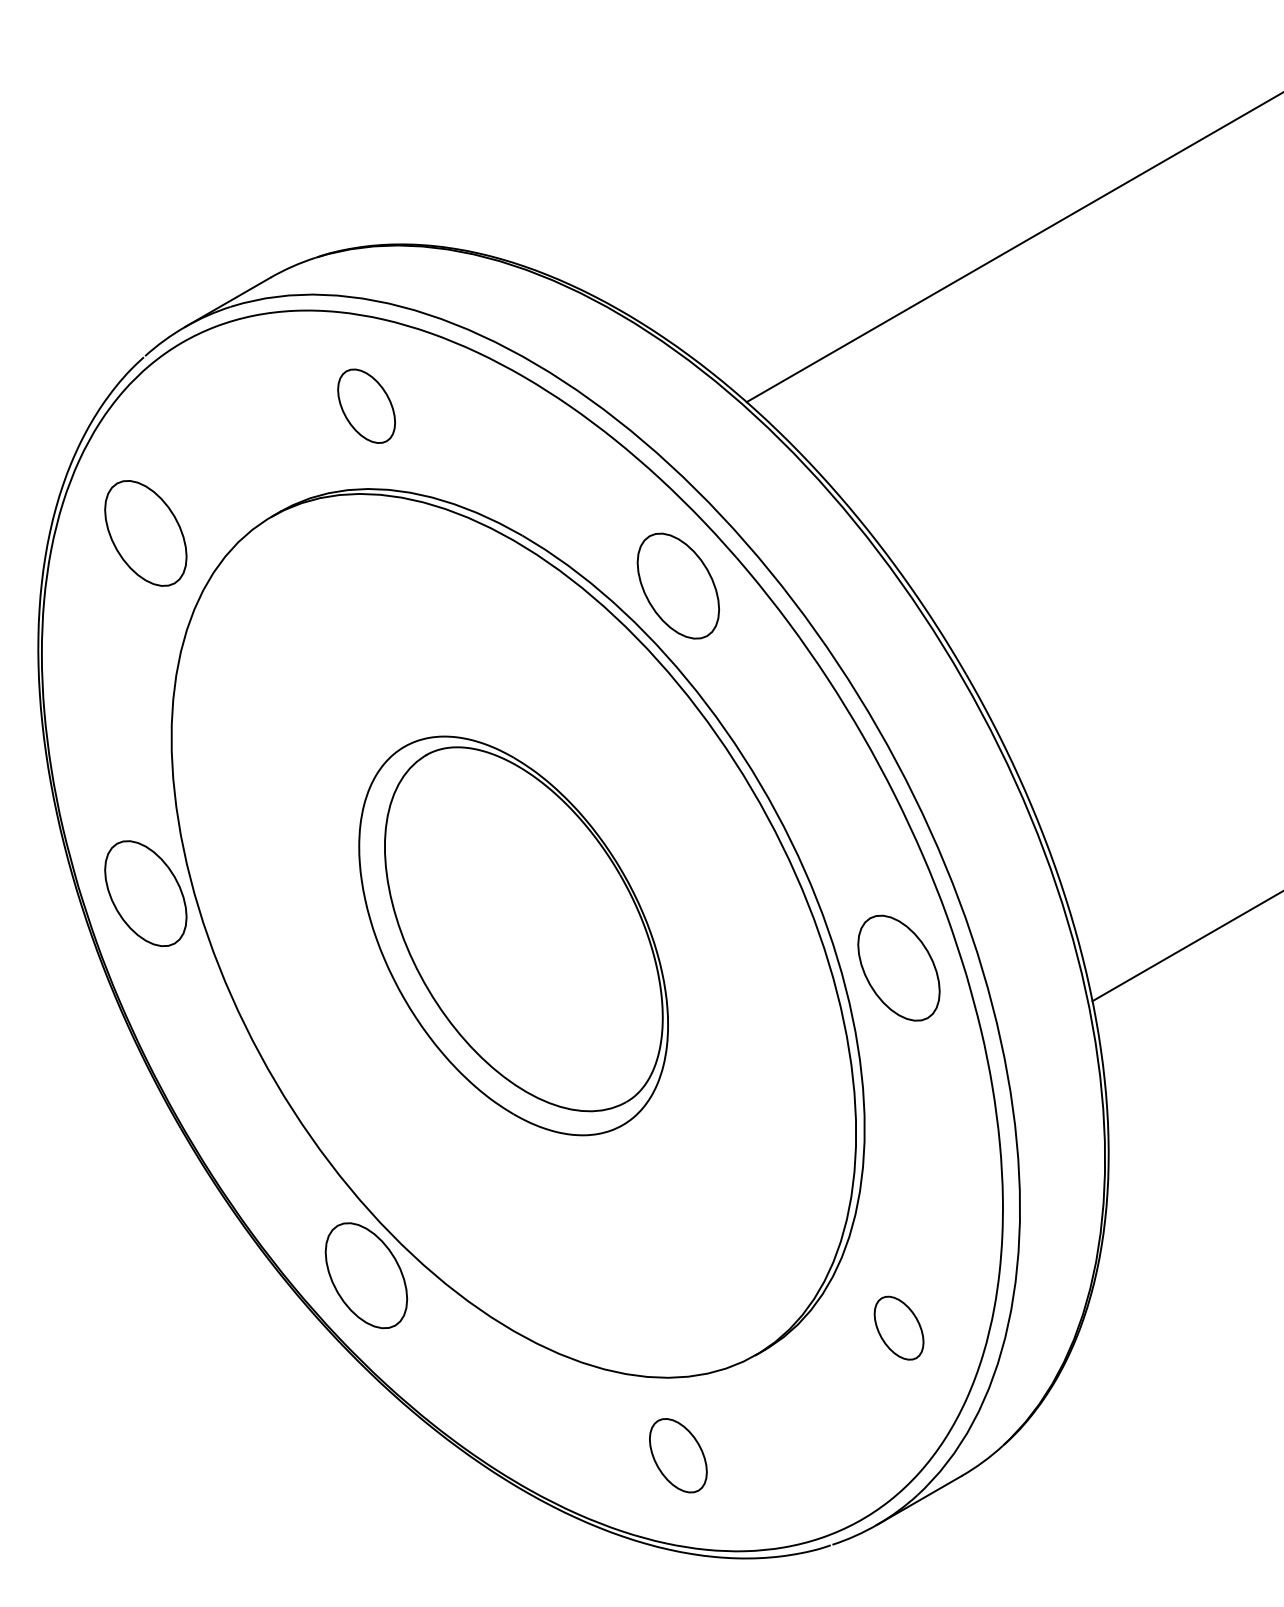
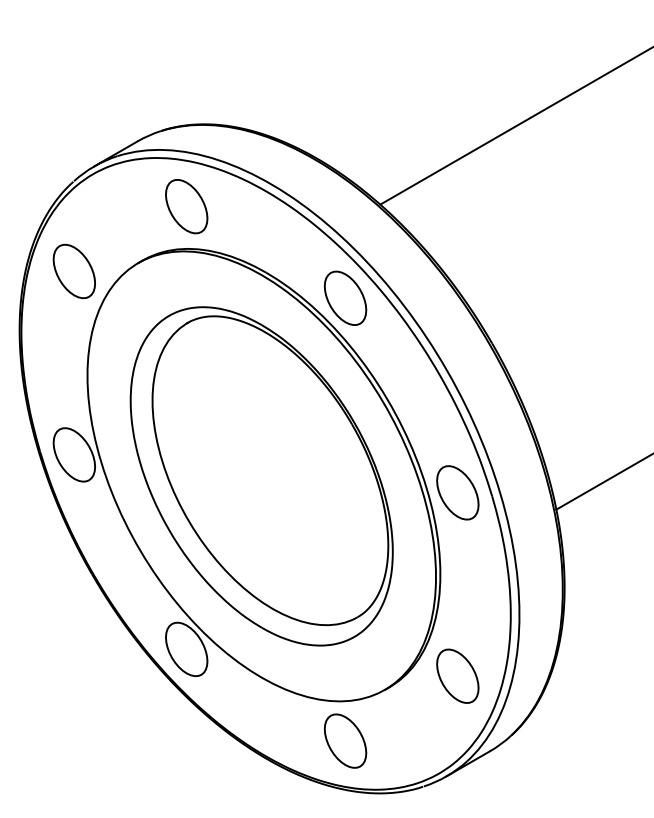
part: (366, 405) -> (186, 206), size x1.43
part: (513, 936) -> (261, 476), size x1.67
part: (898, 1326) -> (457, 675), size x1.67
part: (678, 1454) -> (345, 740), size x1.43

